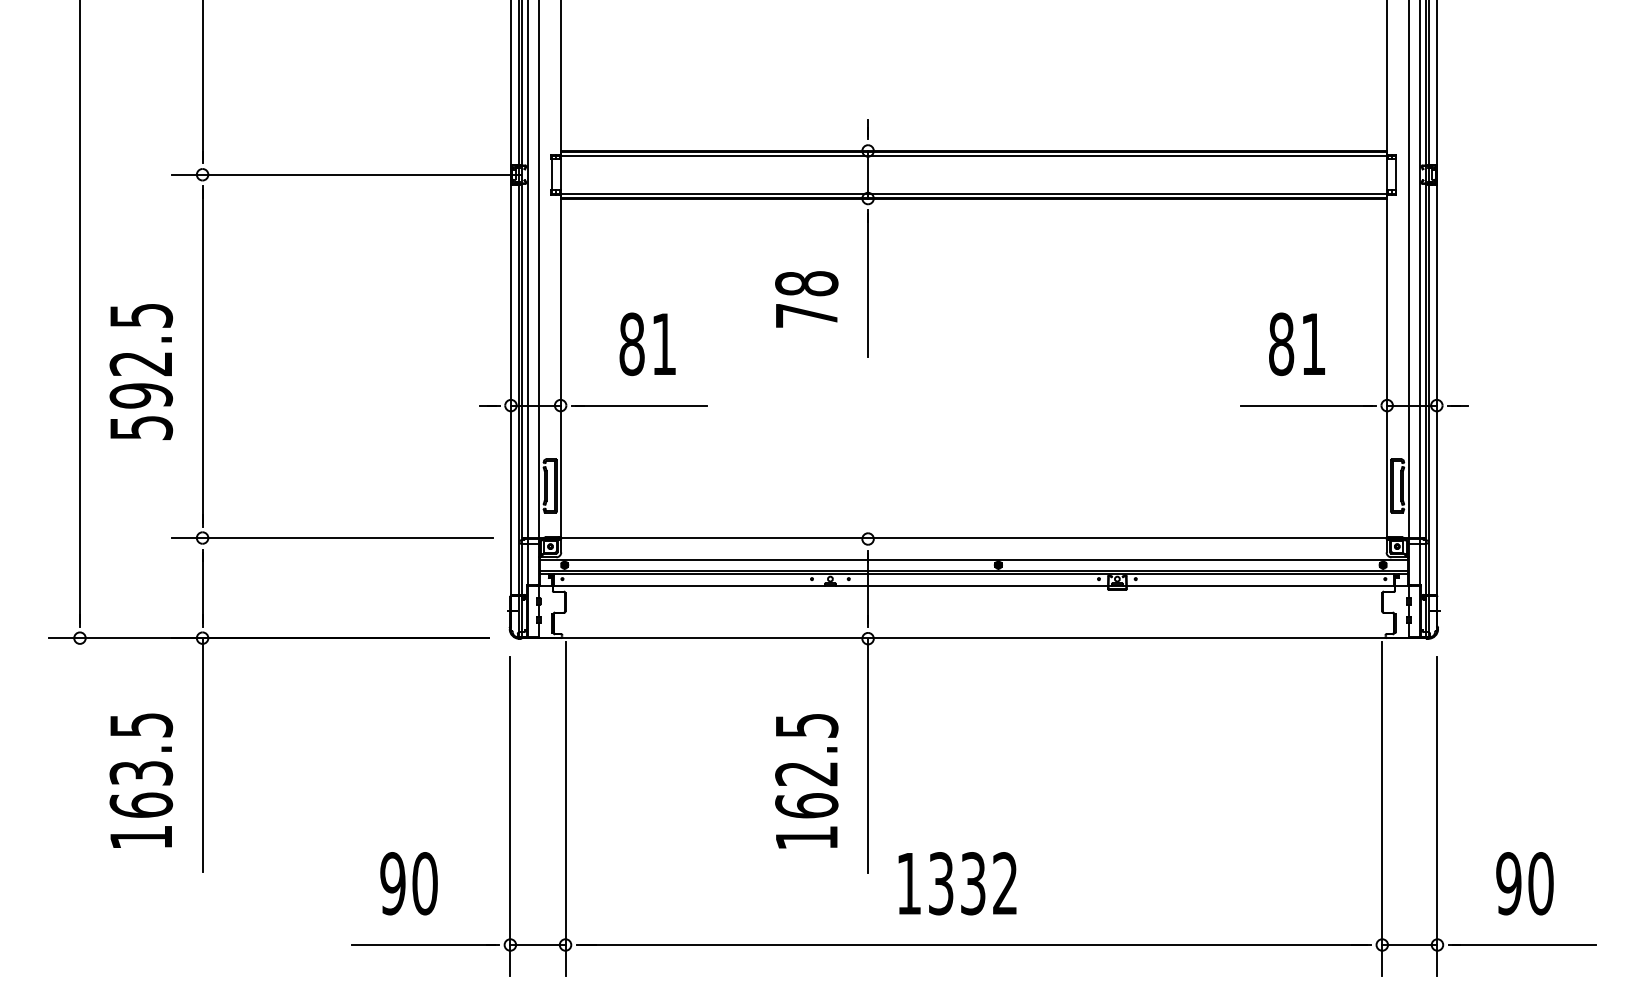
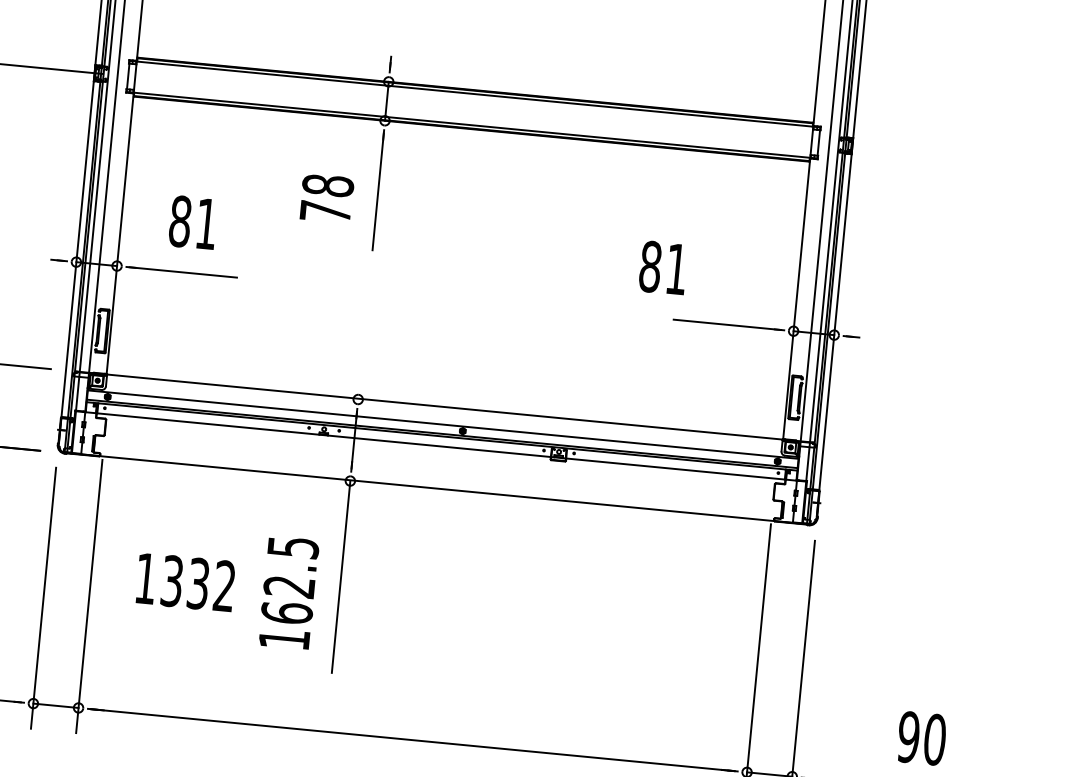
text: (1296, 344) -> (662, 268), moved
text: (957, 883) -> (185, 582), moved
text: (1524, 883) -> (921, 738), moved

